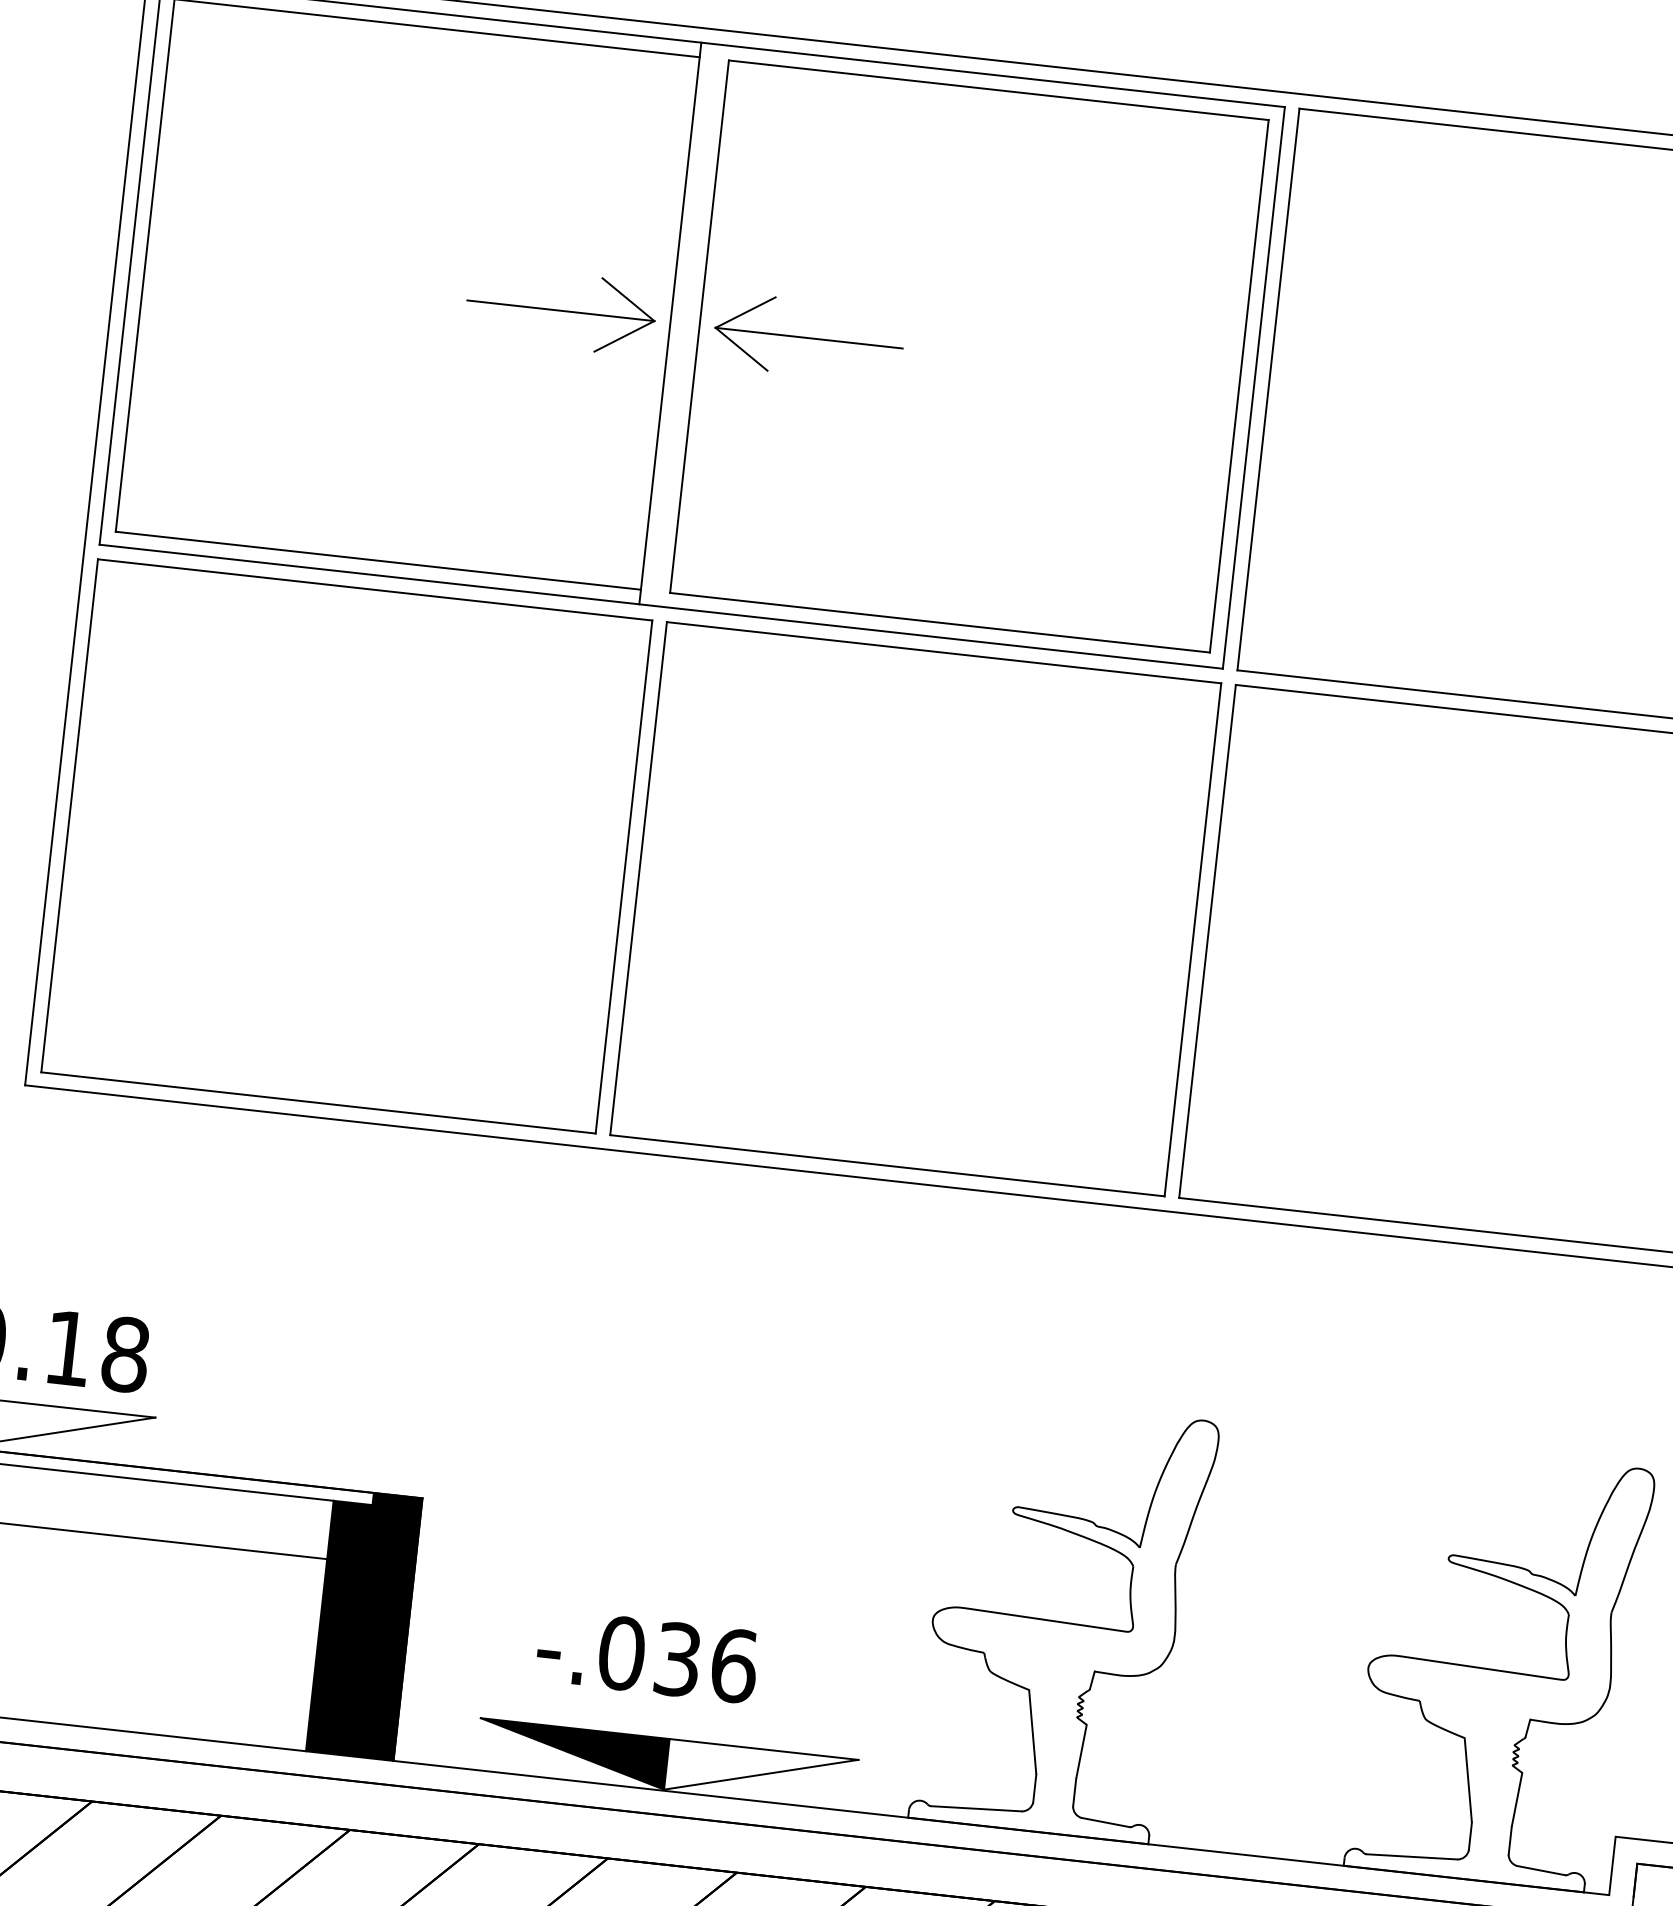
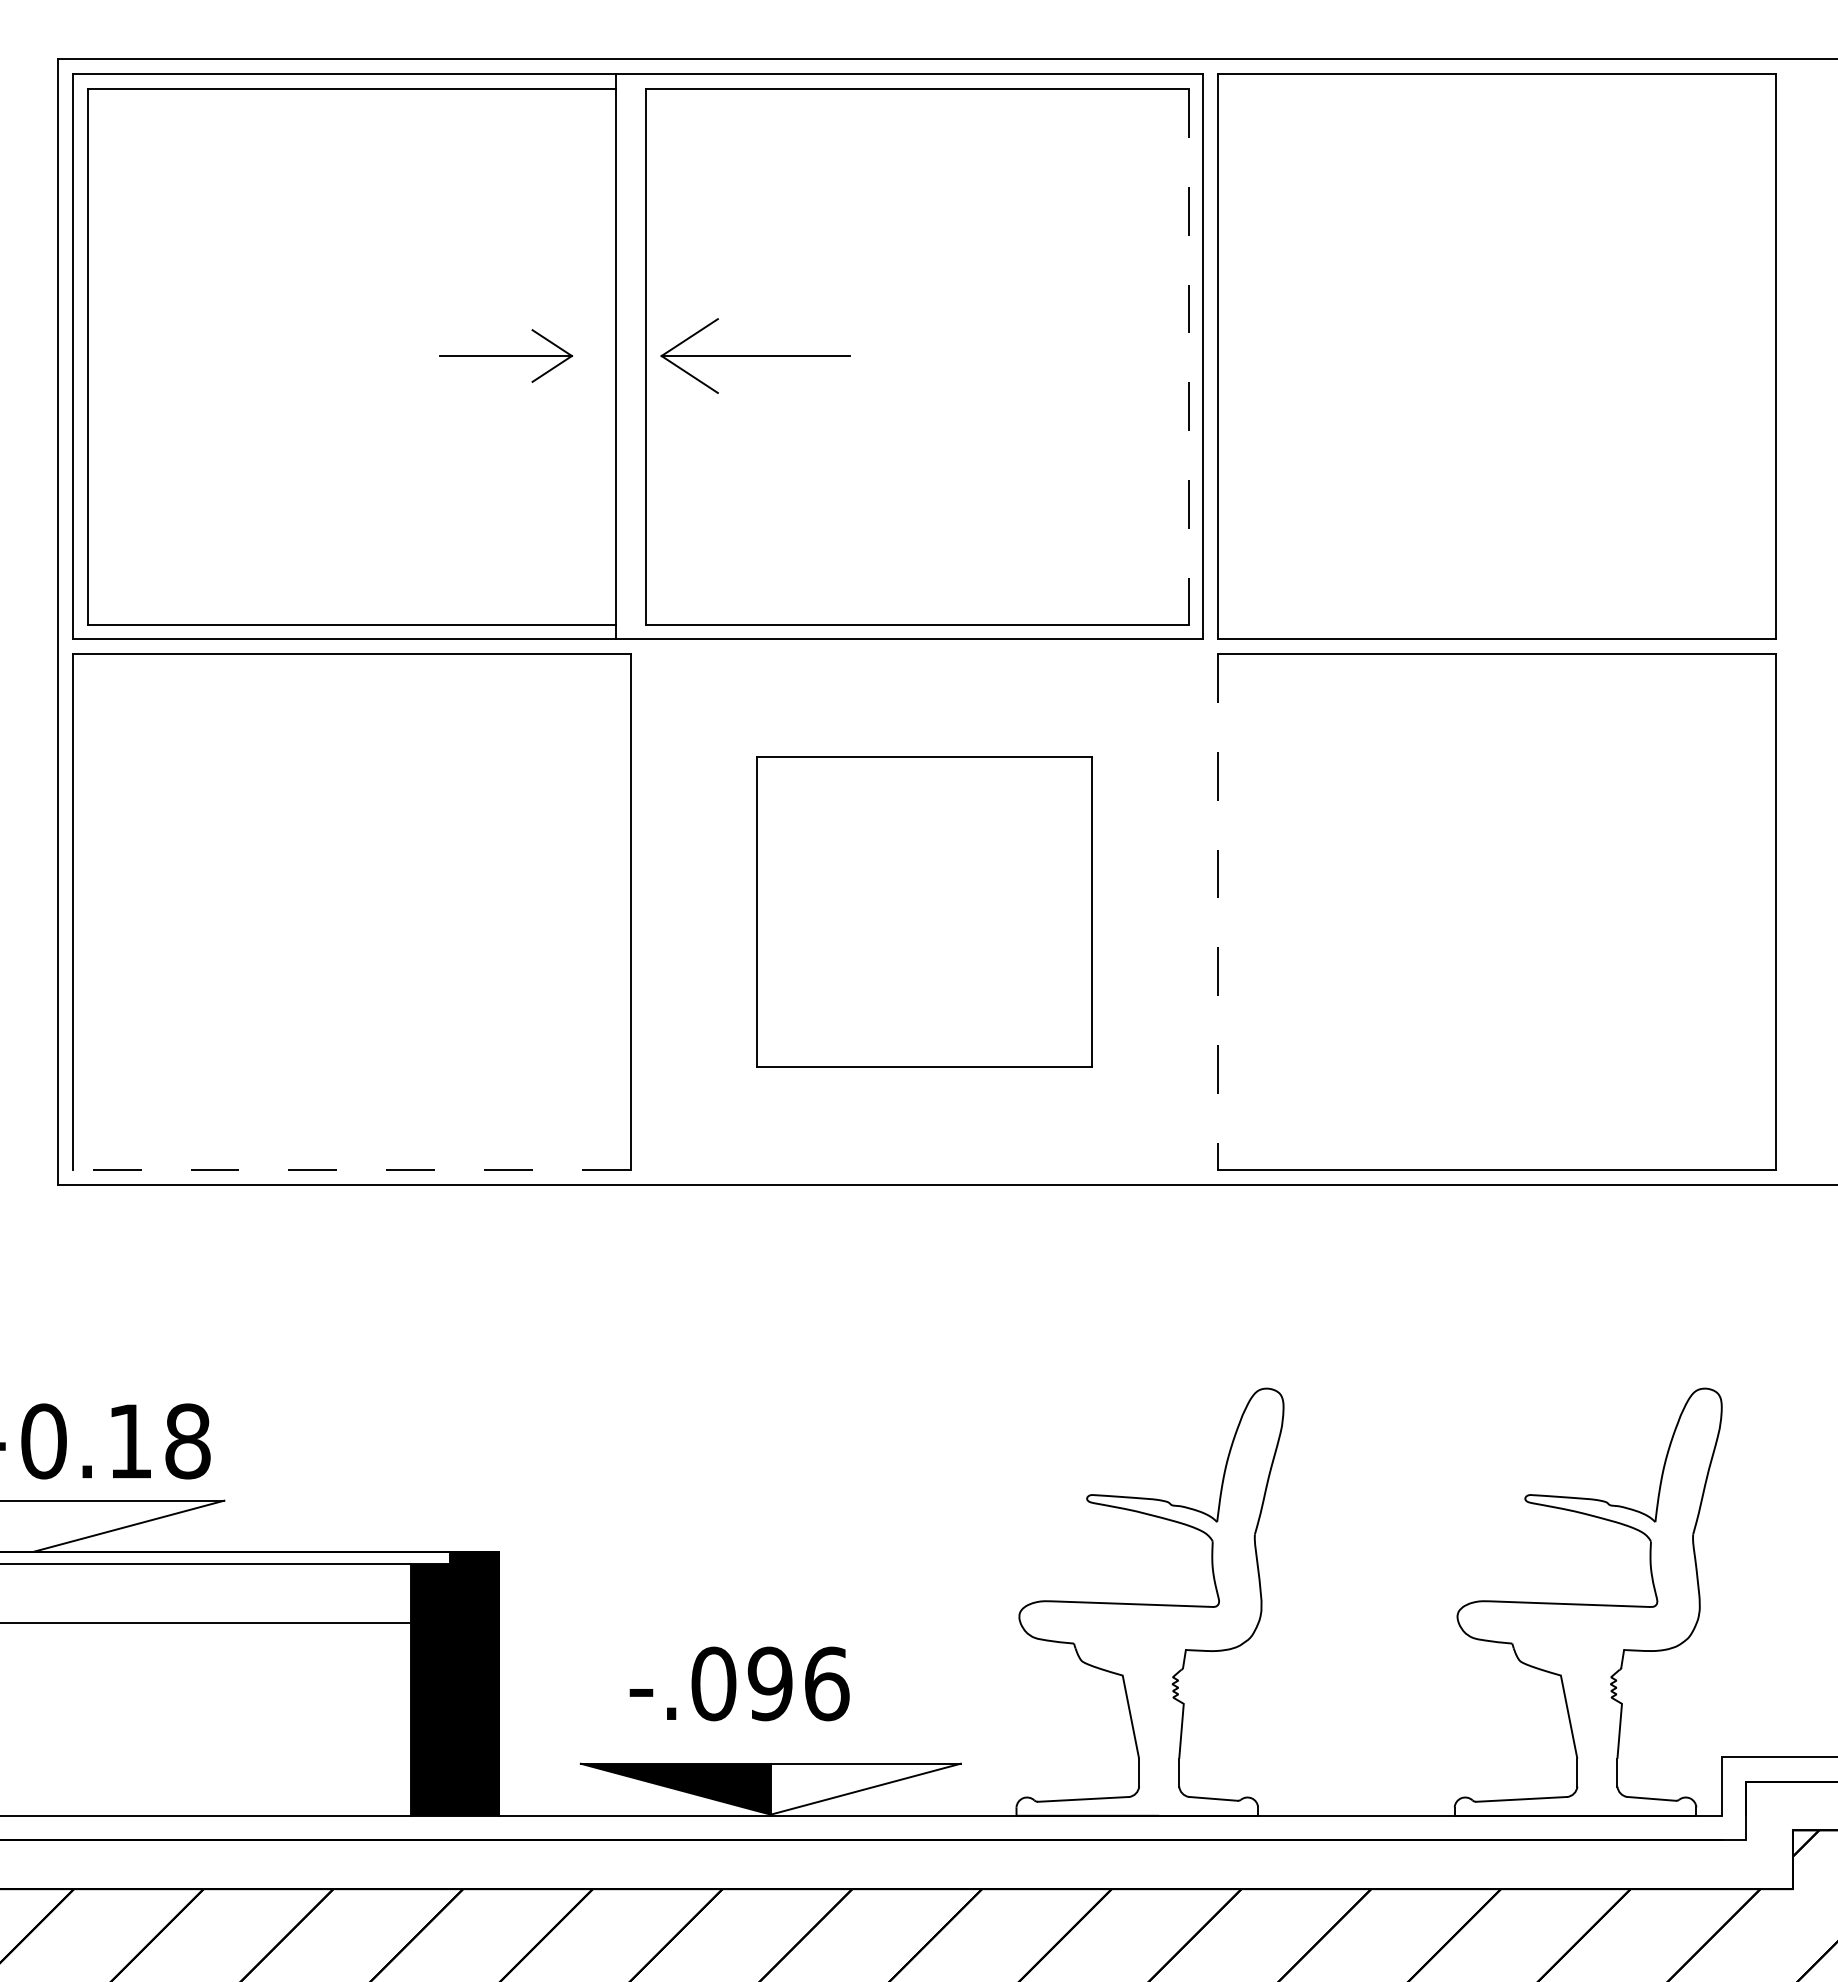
part: (561, 310) -> (506, 355), size x0.7
line: (1239, 386) -> (1188, 356), solid -> dashed
part: (915, 908) -> (924, 911), size x0.6
line: (1207, 941) -> (1217, 912), solid -> dashed
line: (317, 1103) -> (351, 1170), solid -> dashed
text: (677, 1659) -> (769, 1683), -.036 -> -.096

